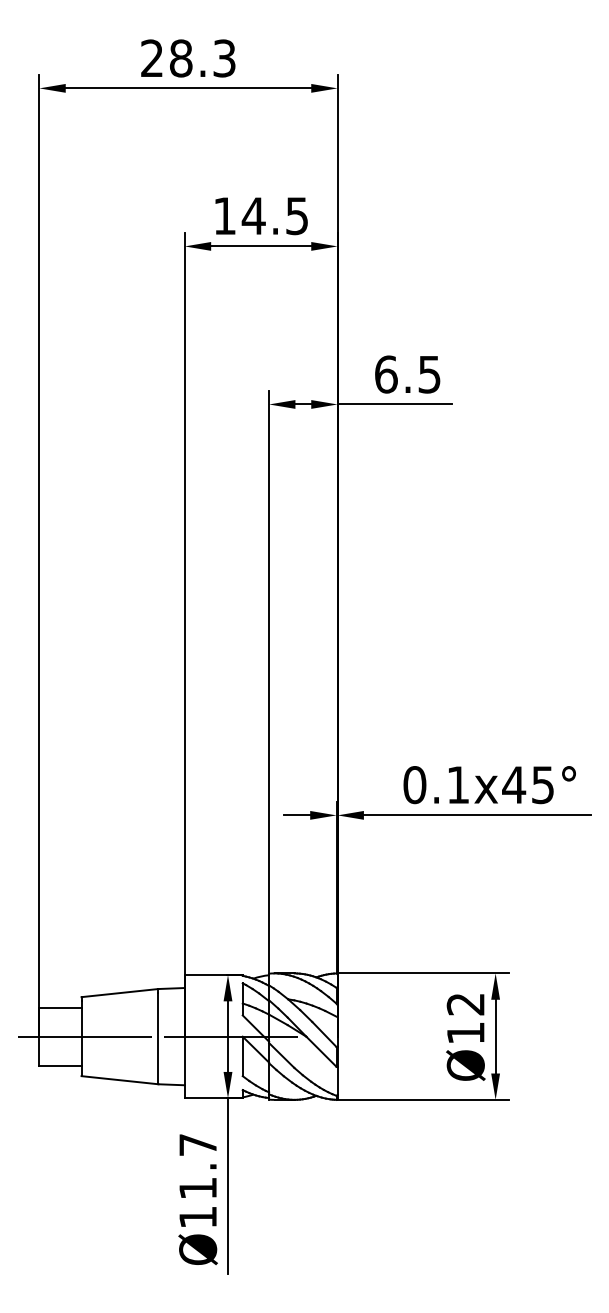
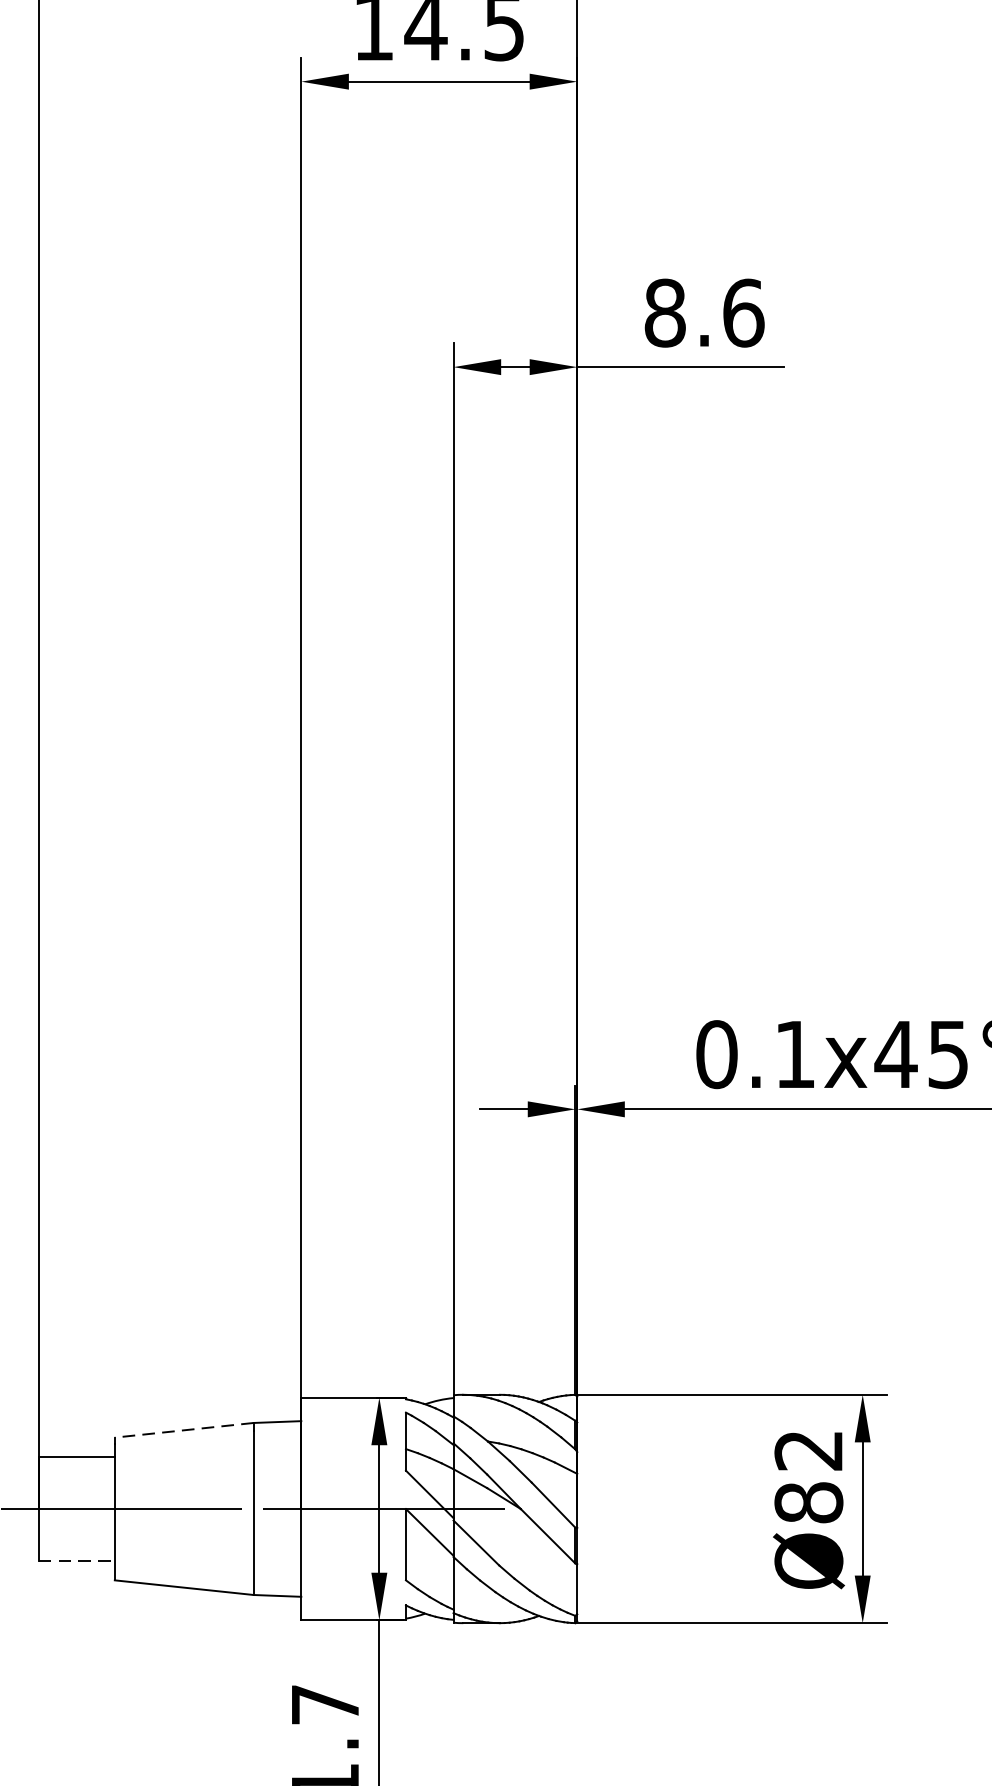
text: (408, 374) -> (705, 313), 6.5 -> 8.6
line: (120, 993) -> (185, 1431), solid -> dashed
text: (465, 1032) -> (808, 1501), Ø12 -> Ø82
line: (60, 1065) -> (76, 1561), solid -> dashed

